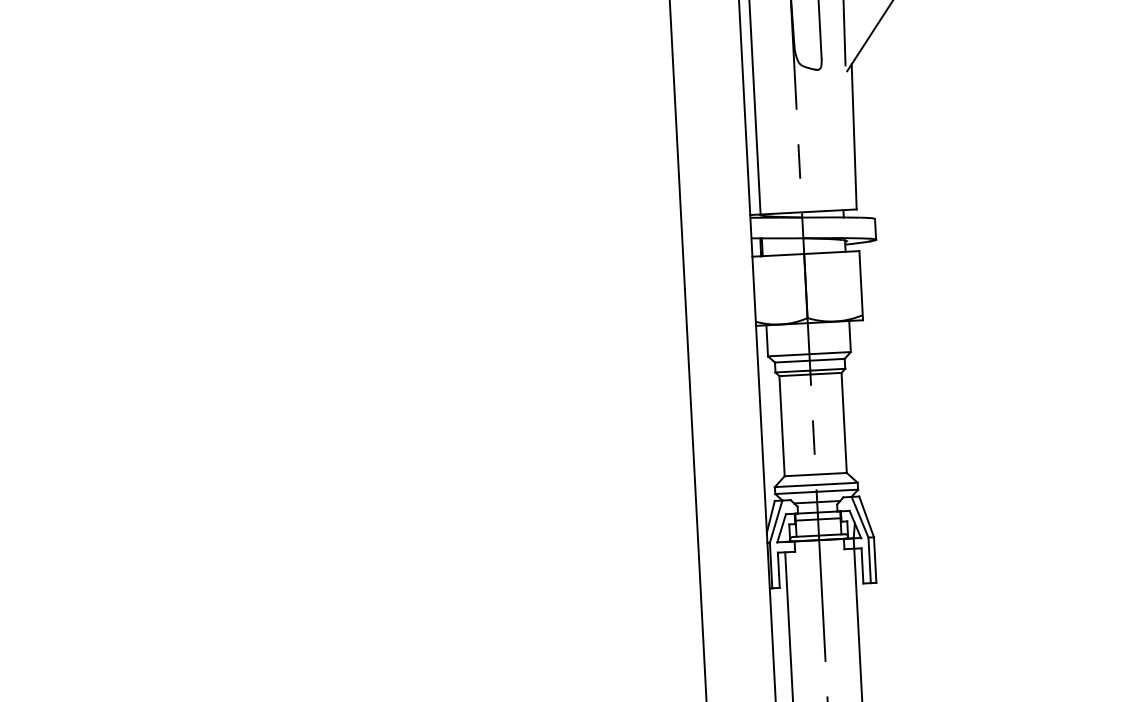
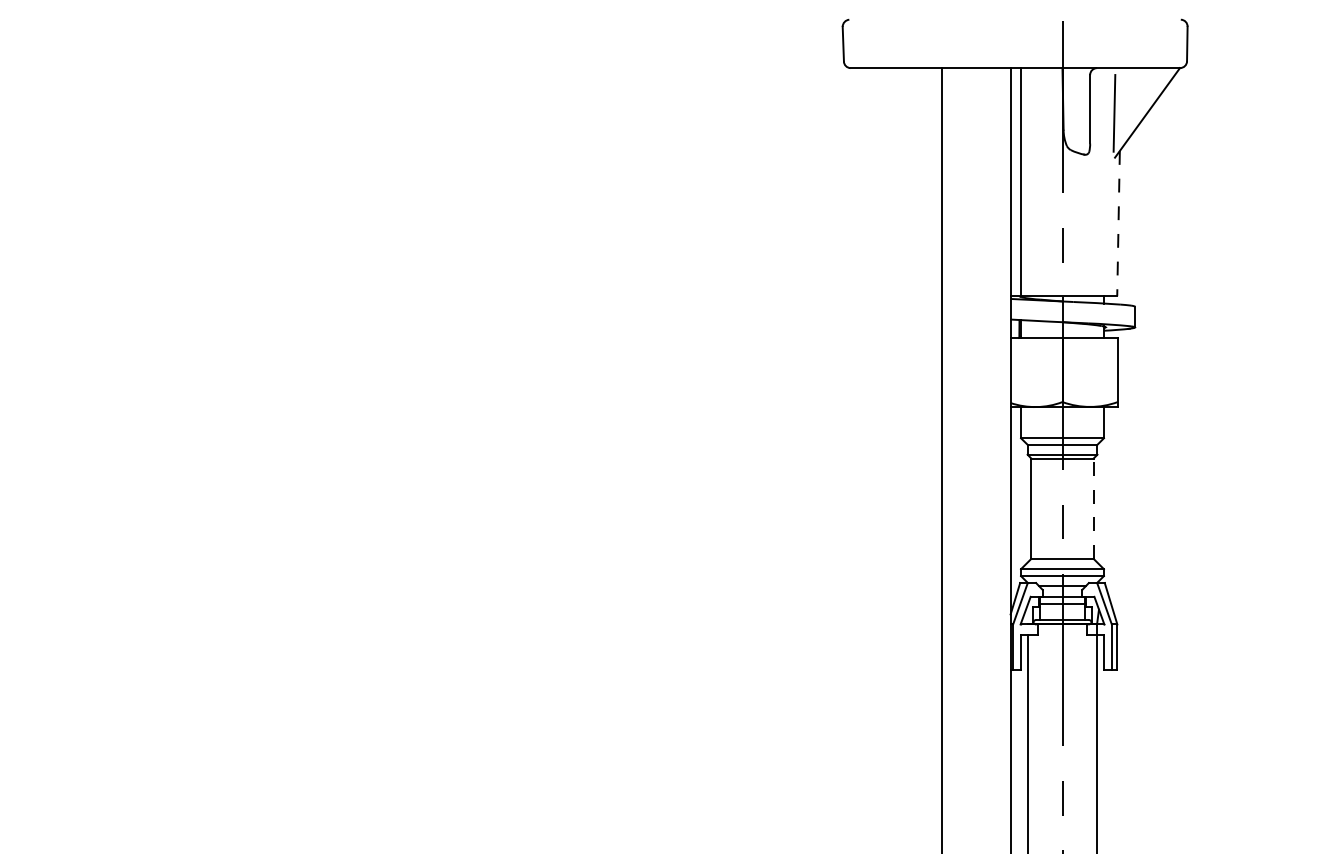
line: (854, 136) -> (1118, 223), solid -> dashed
line: (844, 422) -> (1093, 508), solid -> dashed

